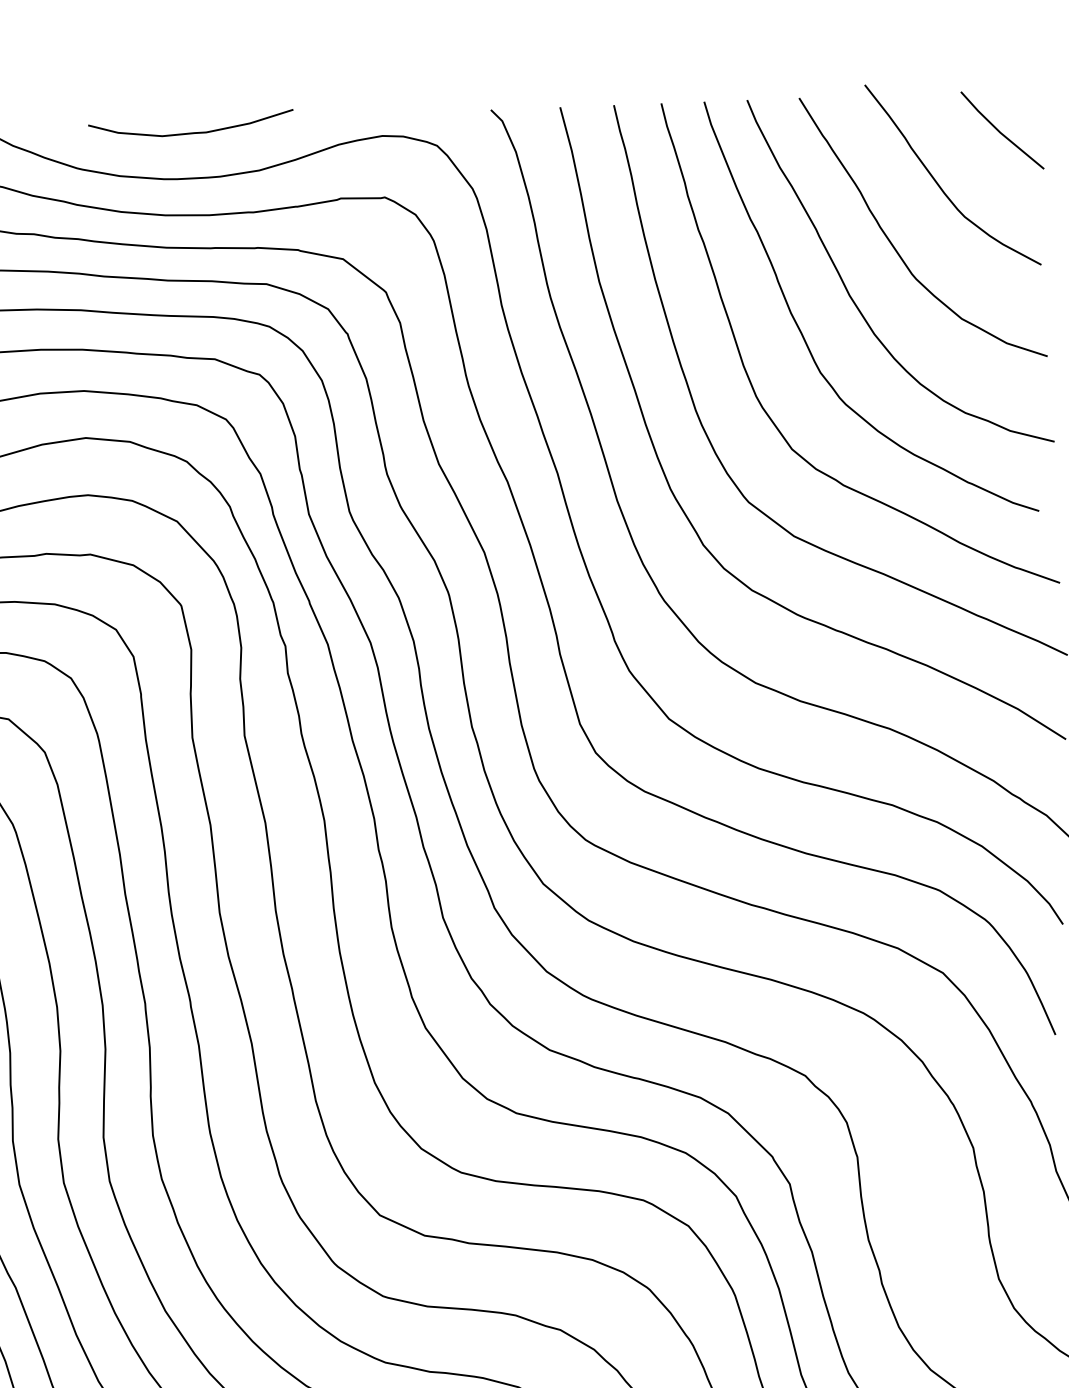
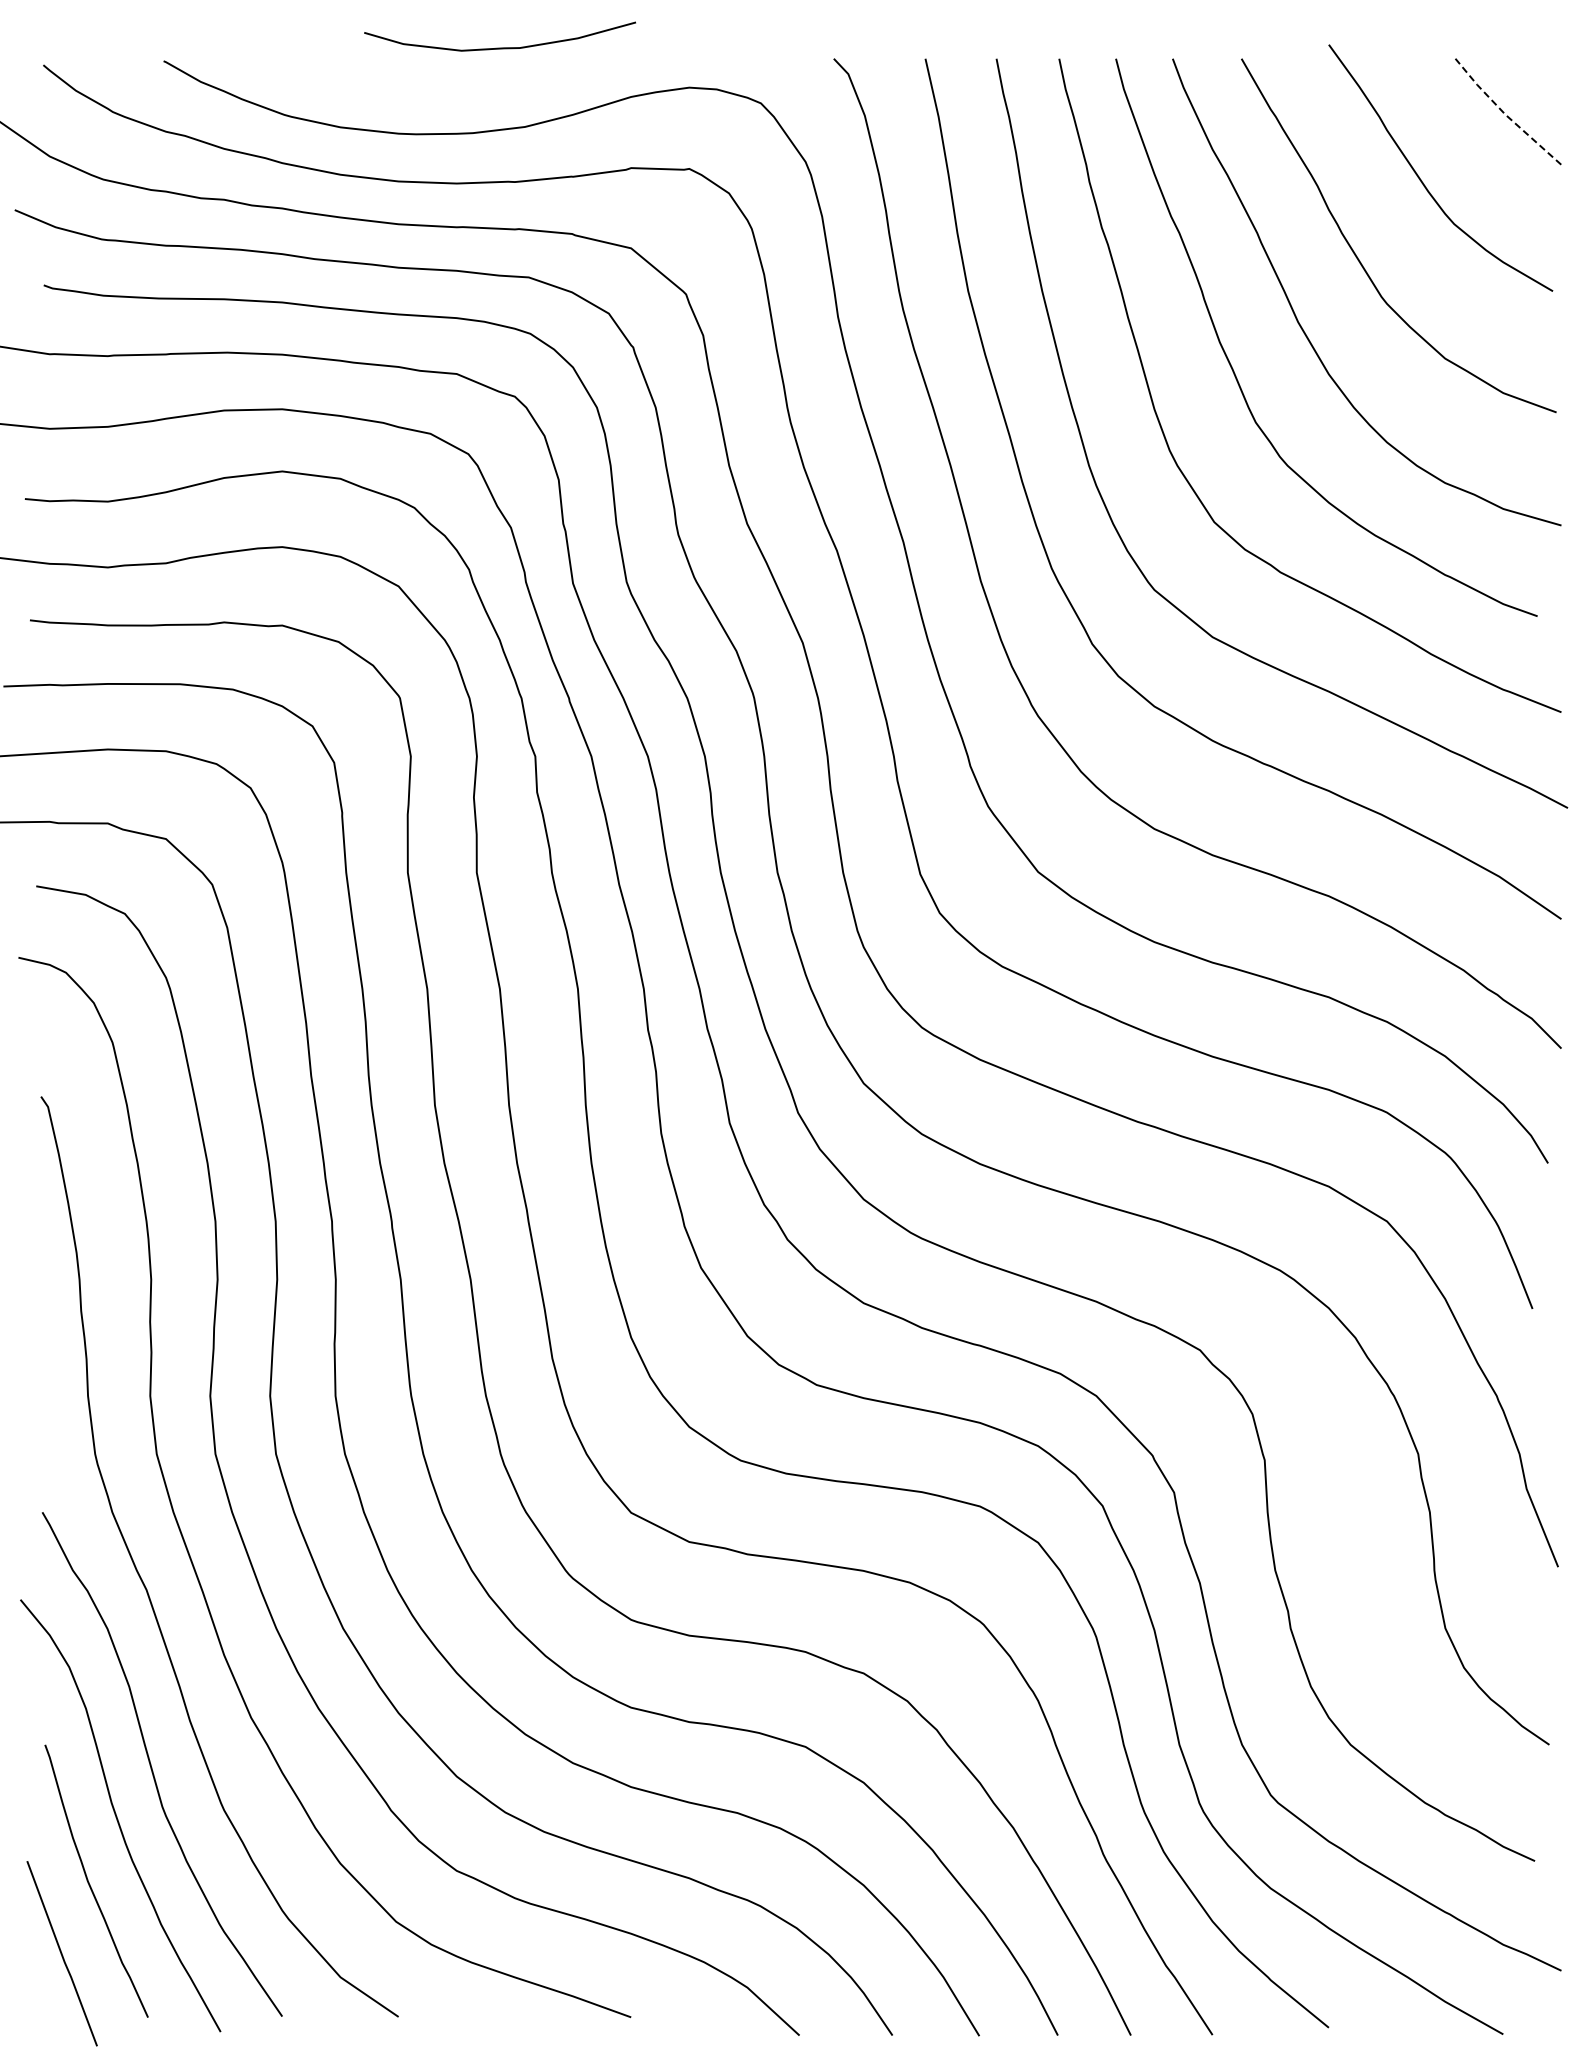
curve: (190, 132) -> (499, 47), moved
line: (1000, 132) -> (1505, 114), solid -> dashed

